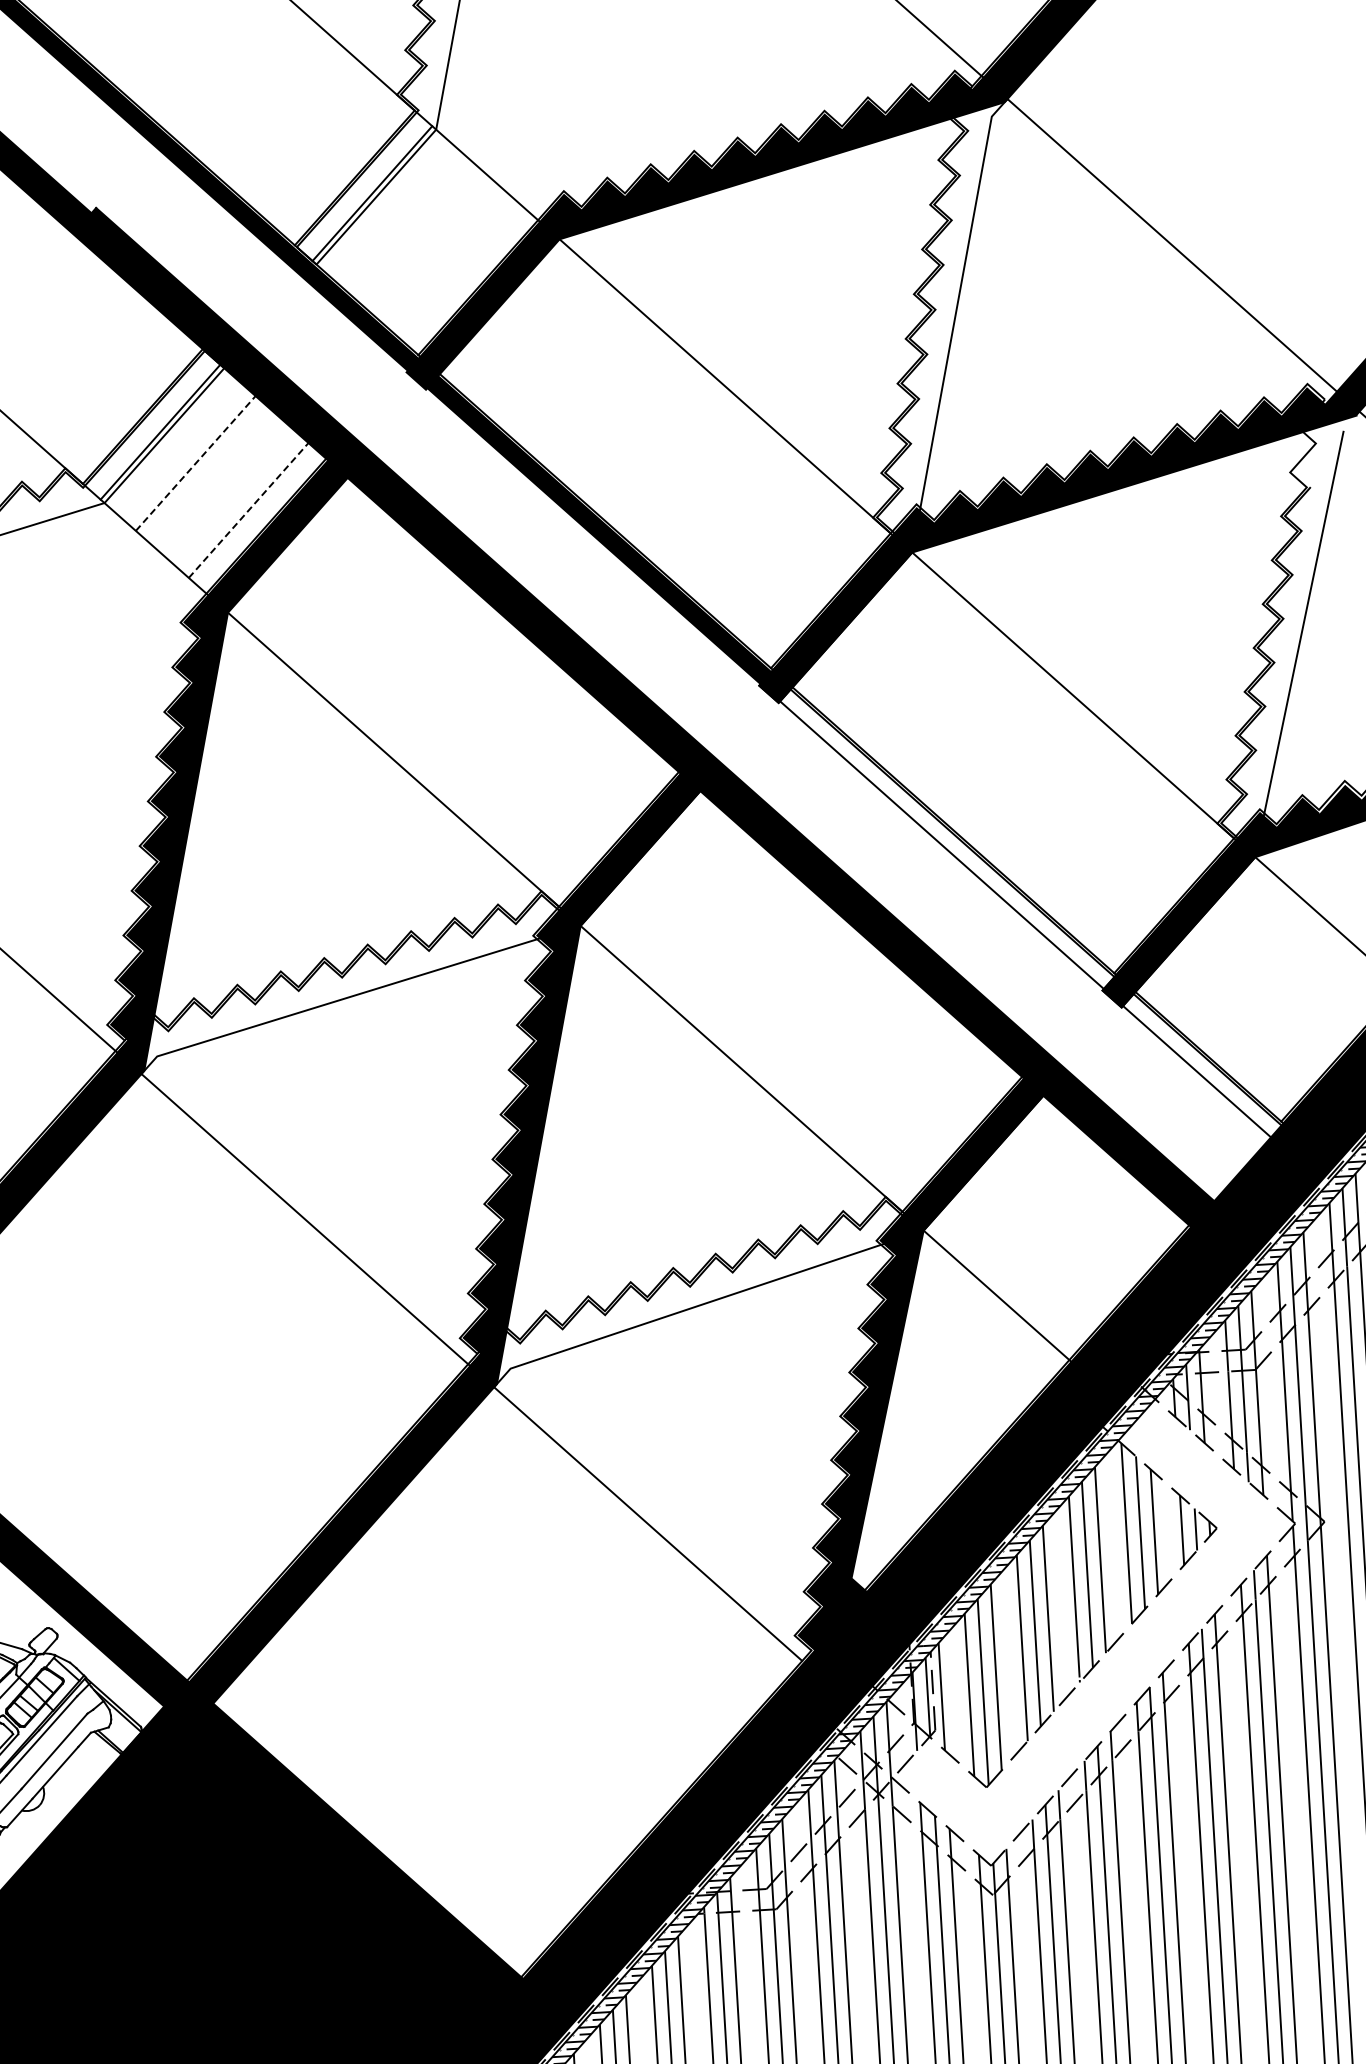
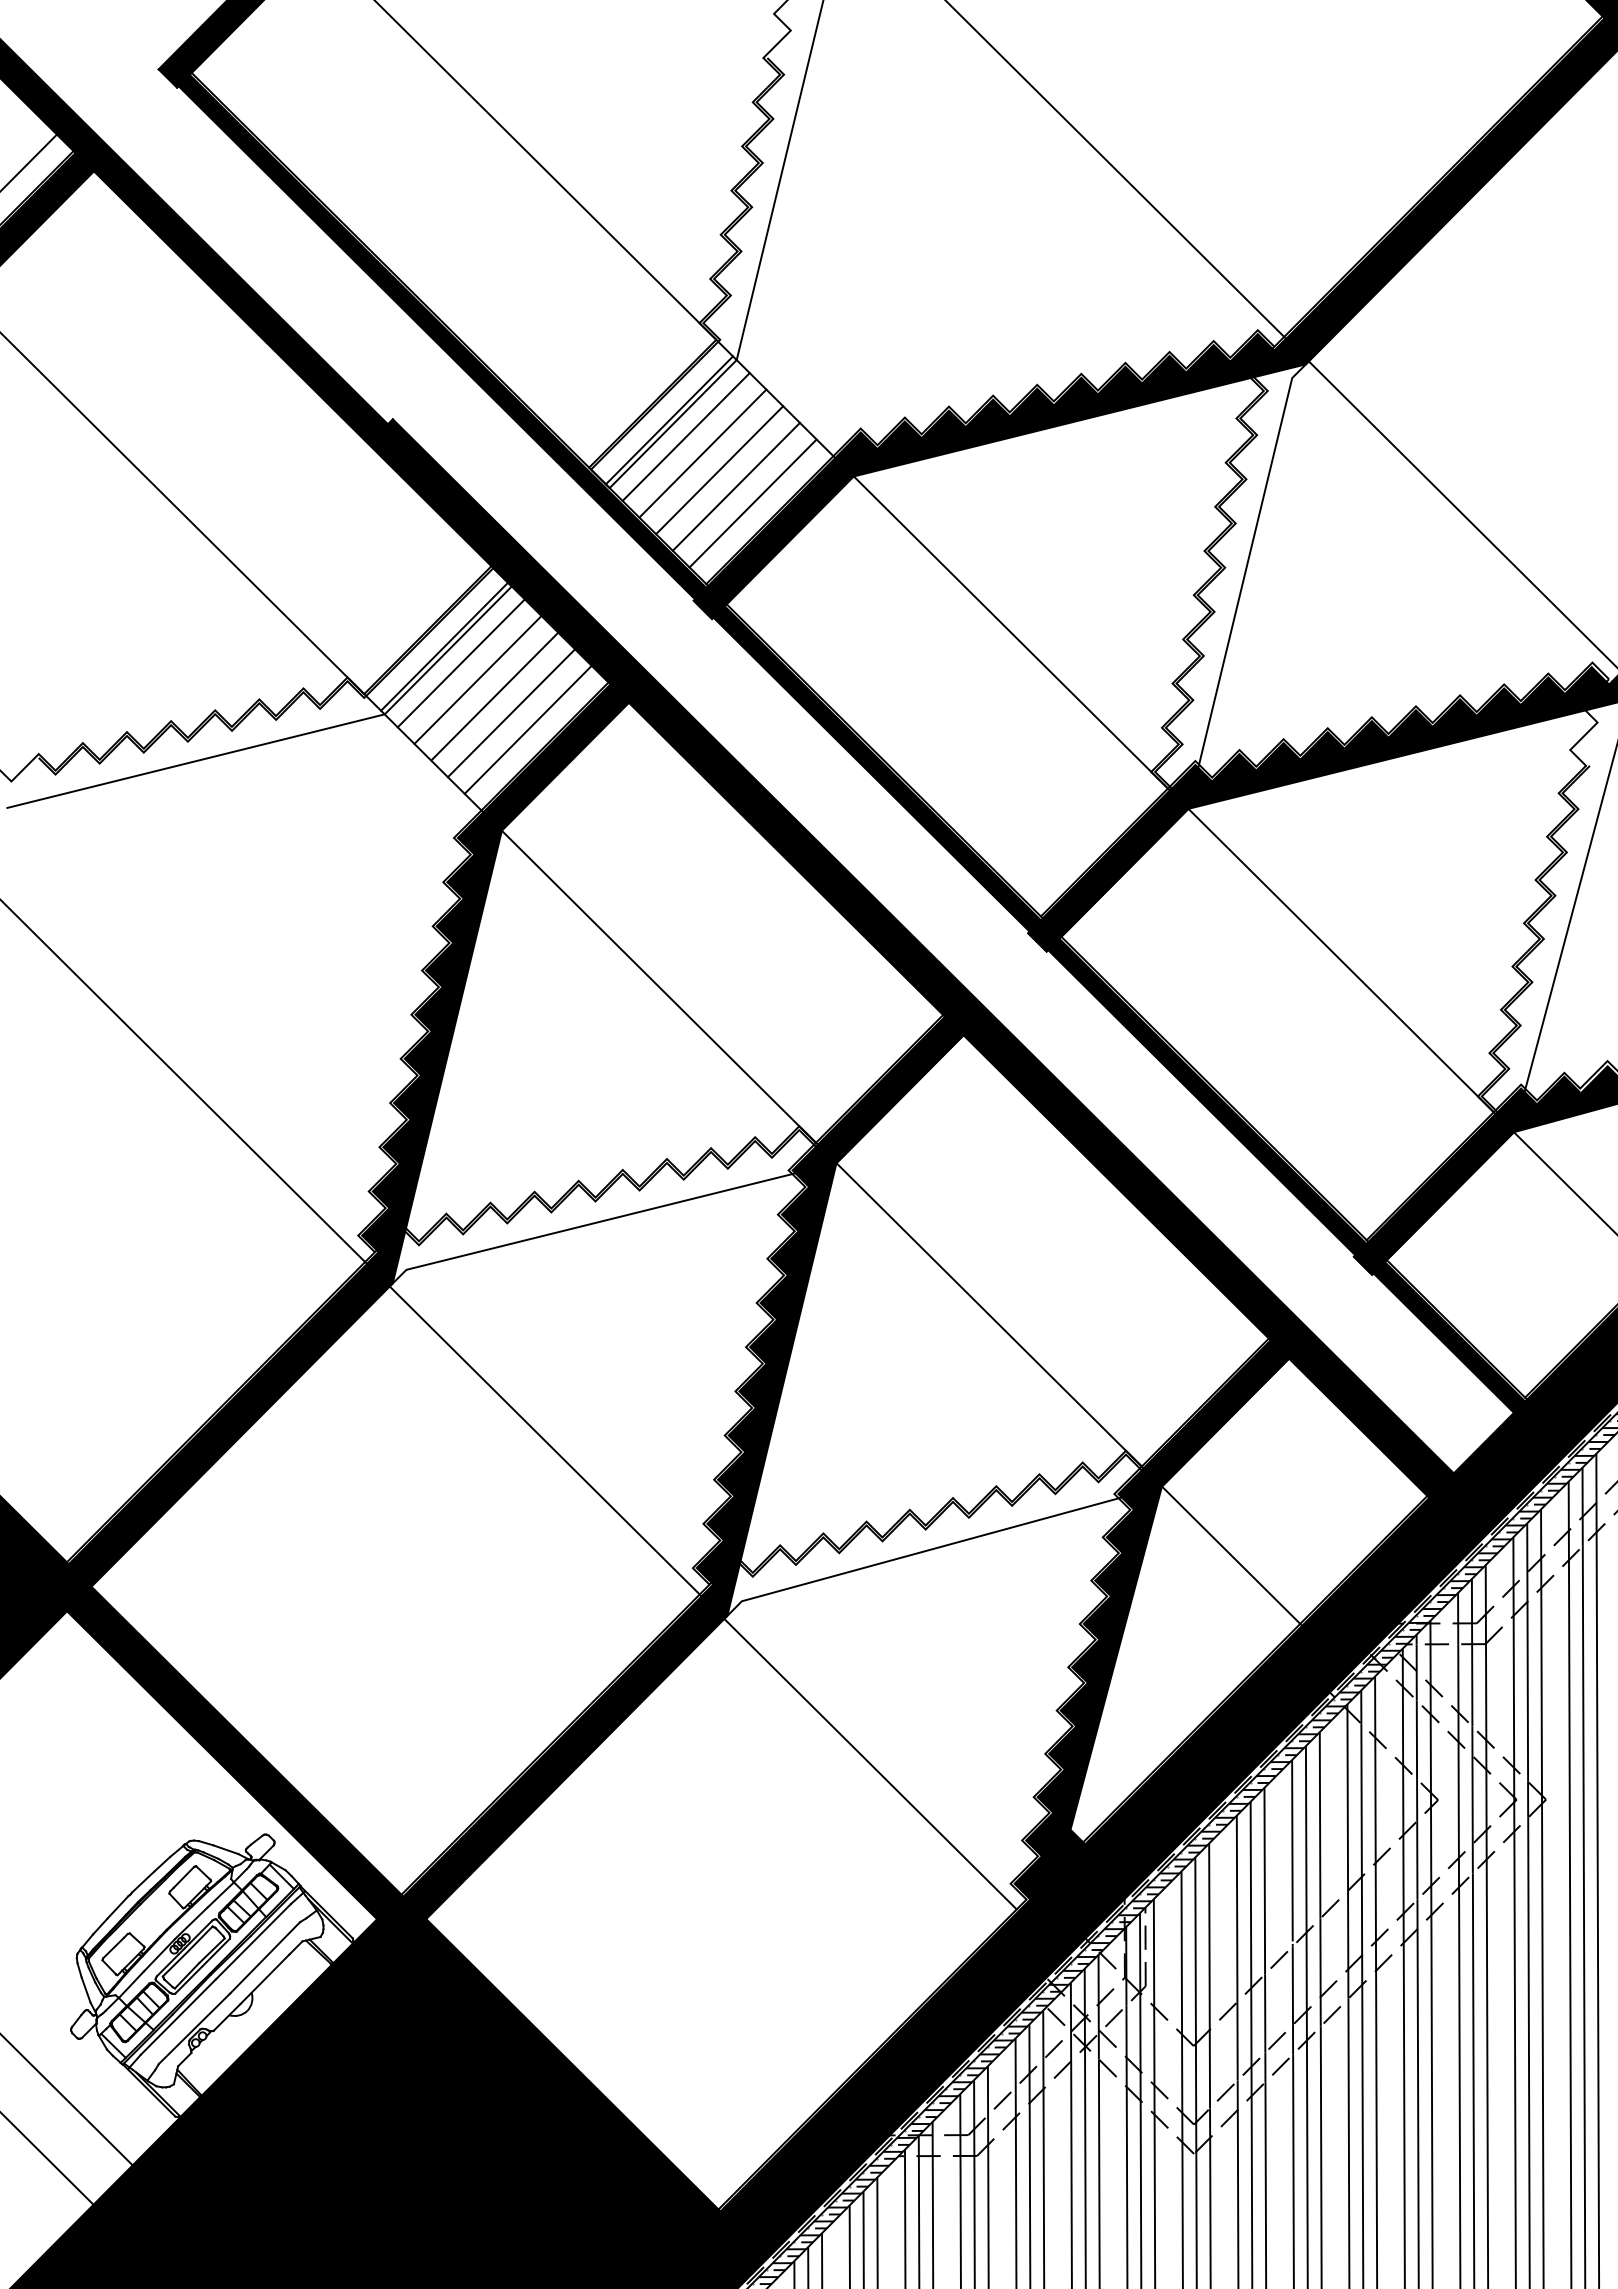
line: (389, 209) -> (685, 437), added
line: (407, 224) -> (702, 453), added
line: (425, 240) -> (719, 470), added
line: (442, 255) -> (735, 486), added
line: (459, 271) -> (752, 503), added
line: (177, 448) -> (460, 663), added
line: (196, 463) -> (478, 679), dashed -> solid
line: (213, 479) -> (494, 696), added
line: (231, 495) -> (511, 713), added
line: (248, 510) -> (528, 729), dashed -> solid
fill: (947, 838) -> (1207, 1096), added
fill: (1202, 1065) -> (1449, 1337), added
hatch: (1105, 1634) -> (1320, 1899), added

